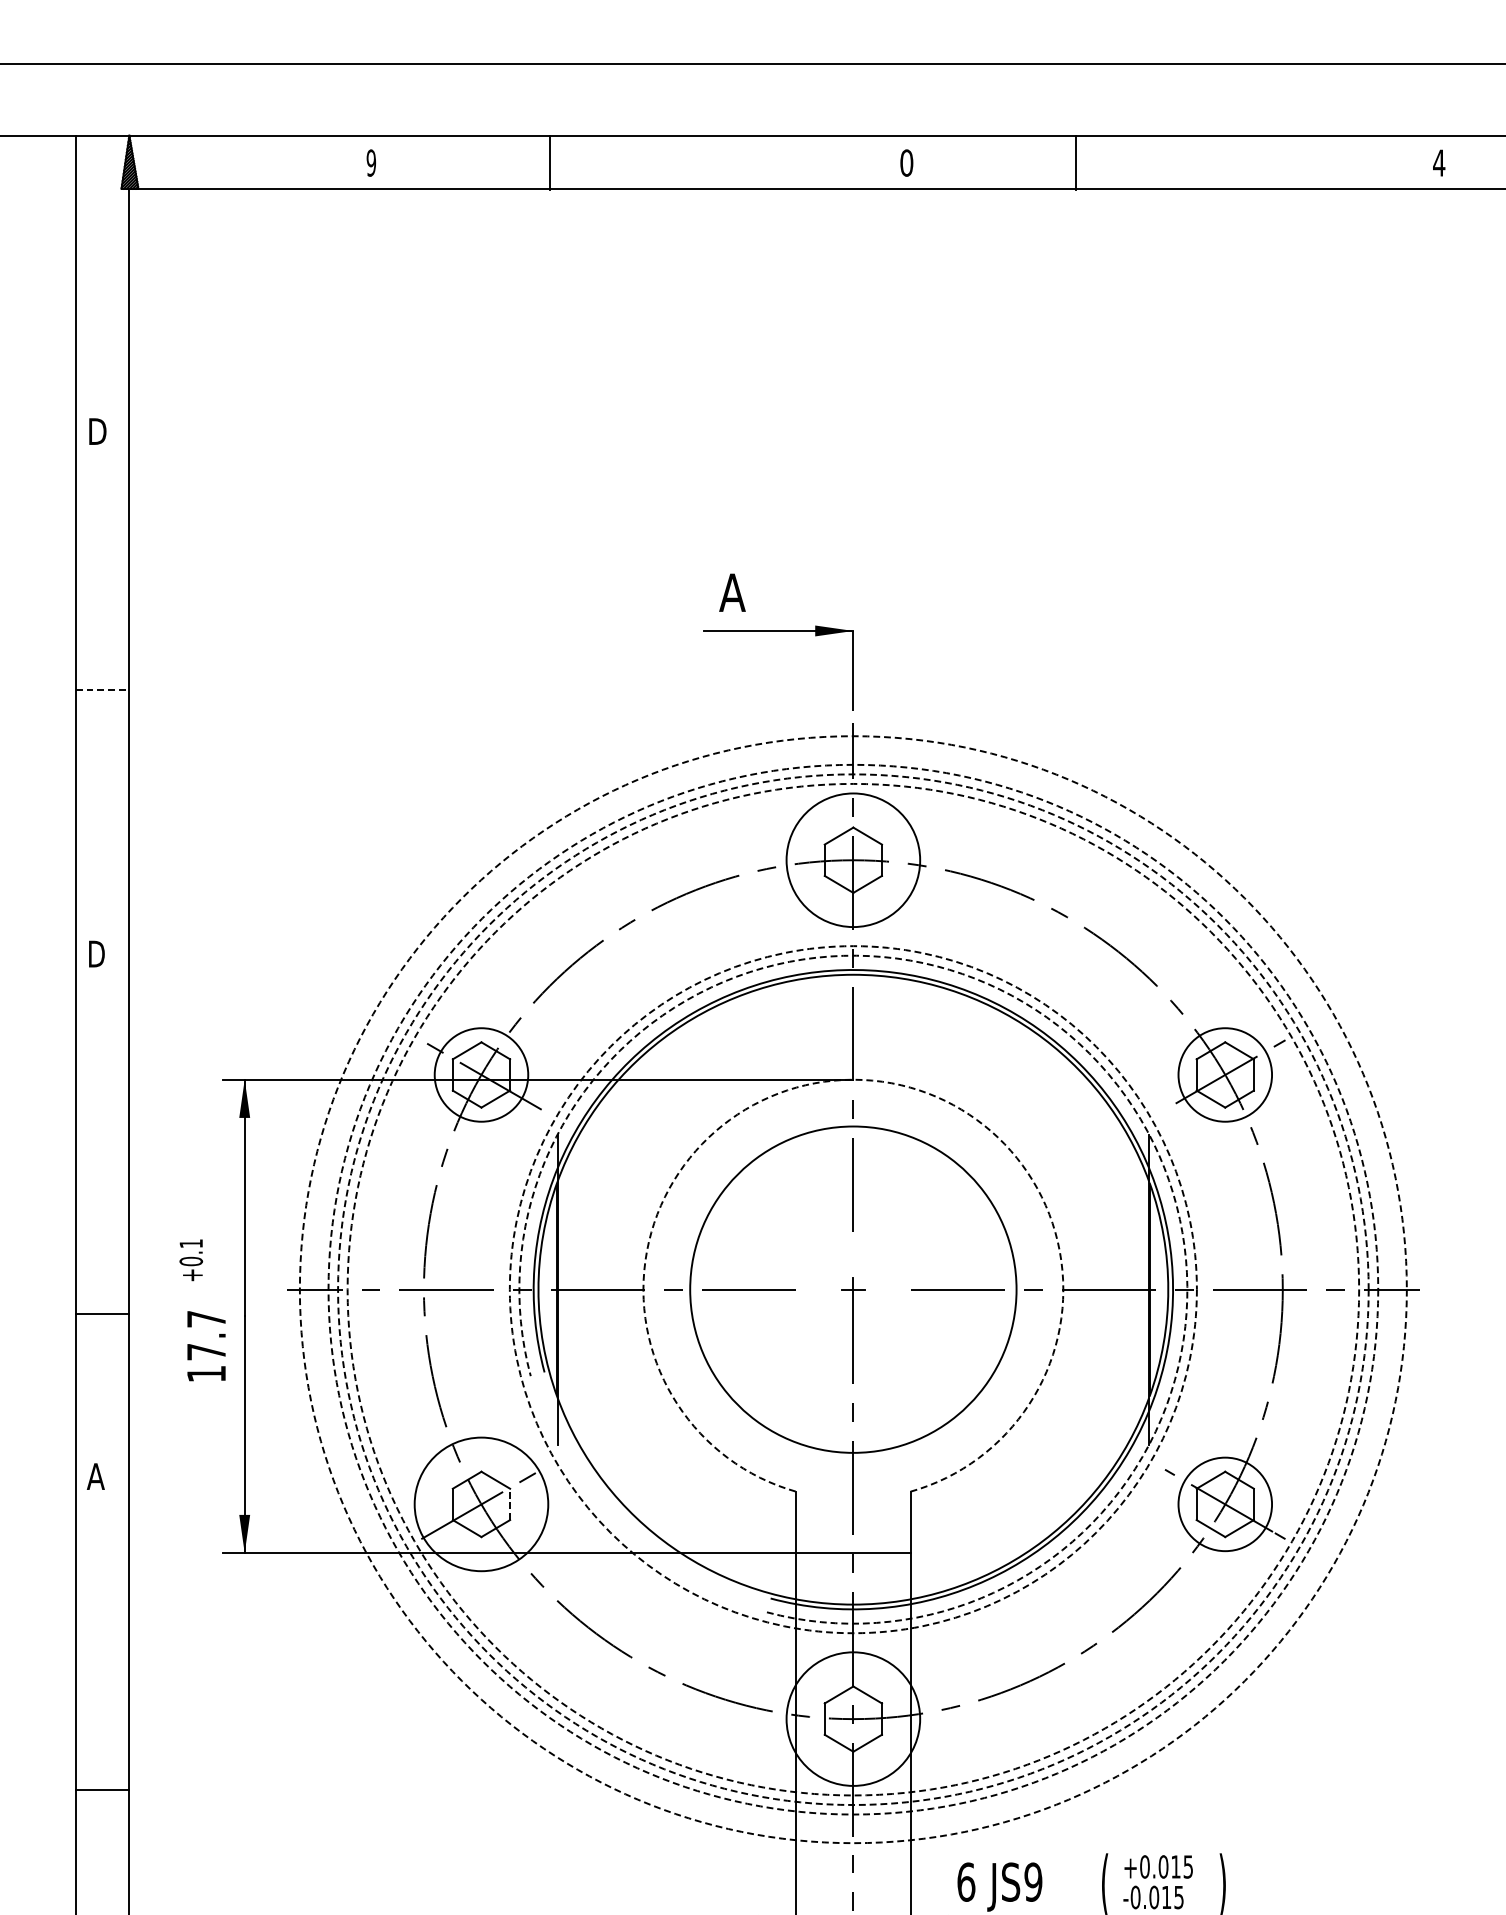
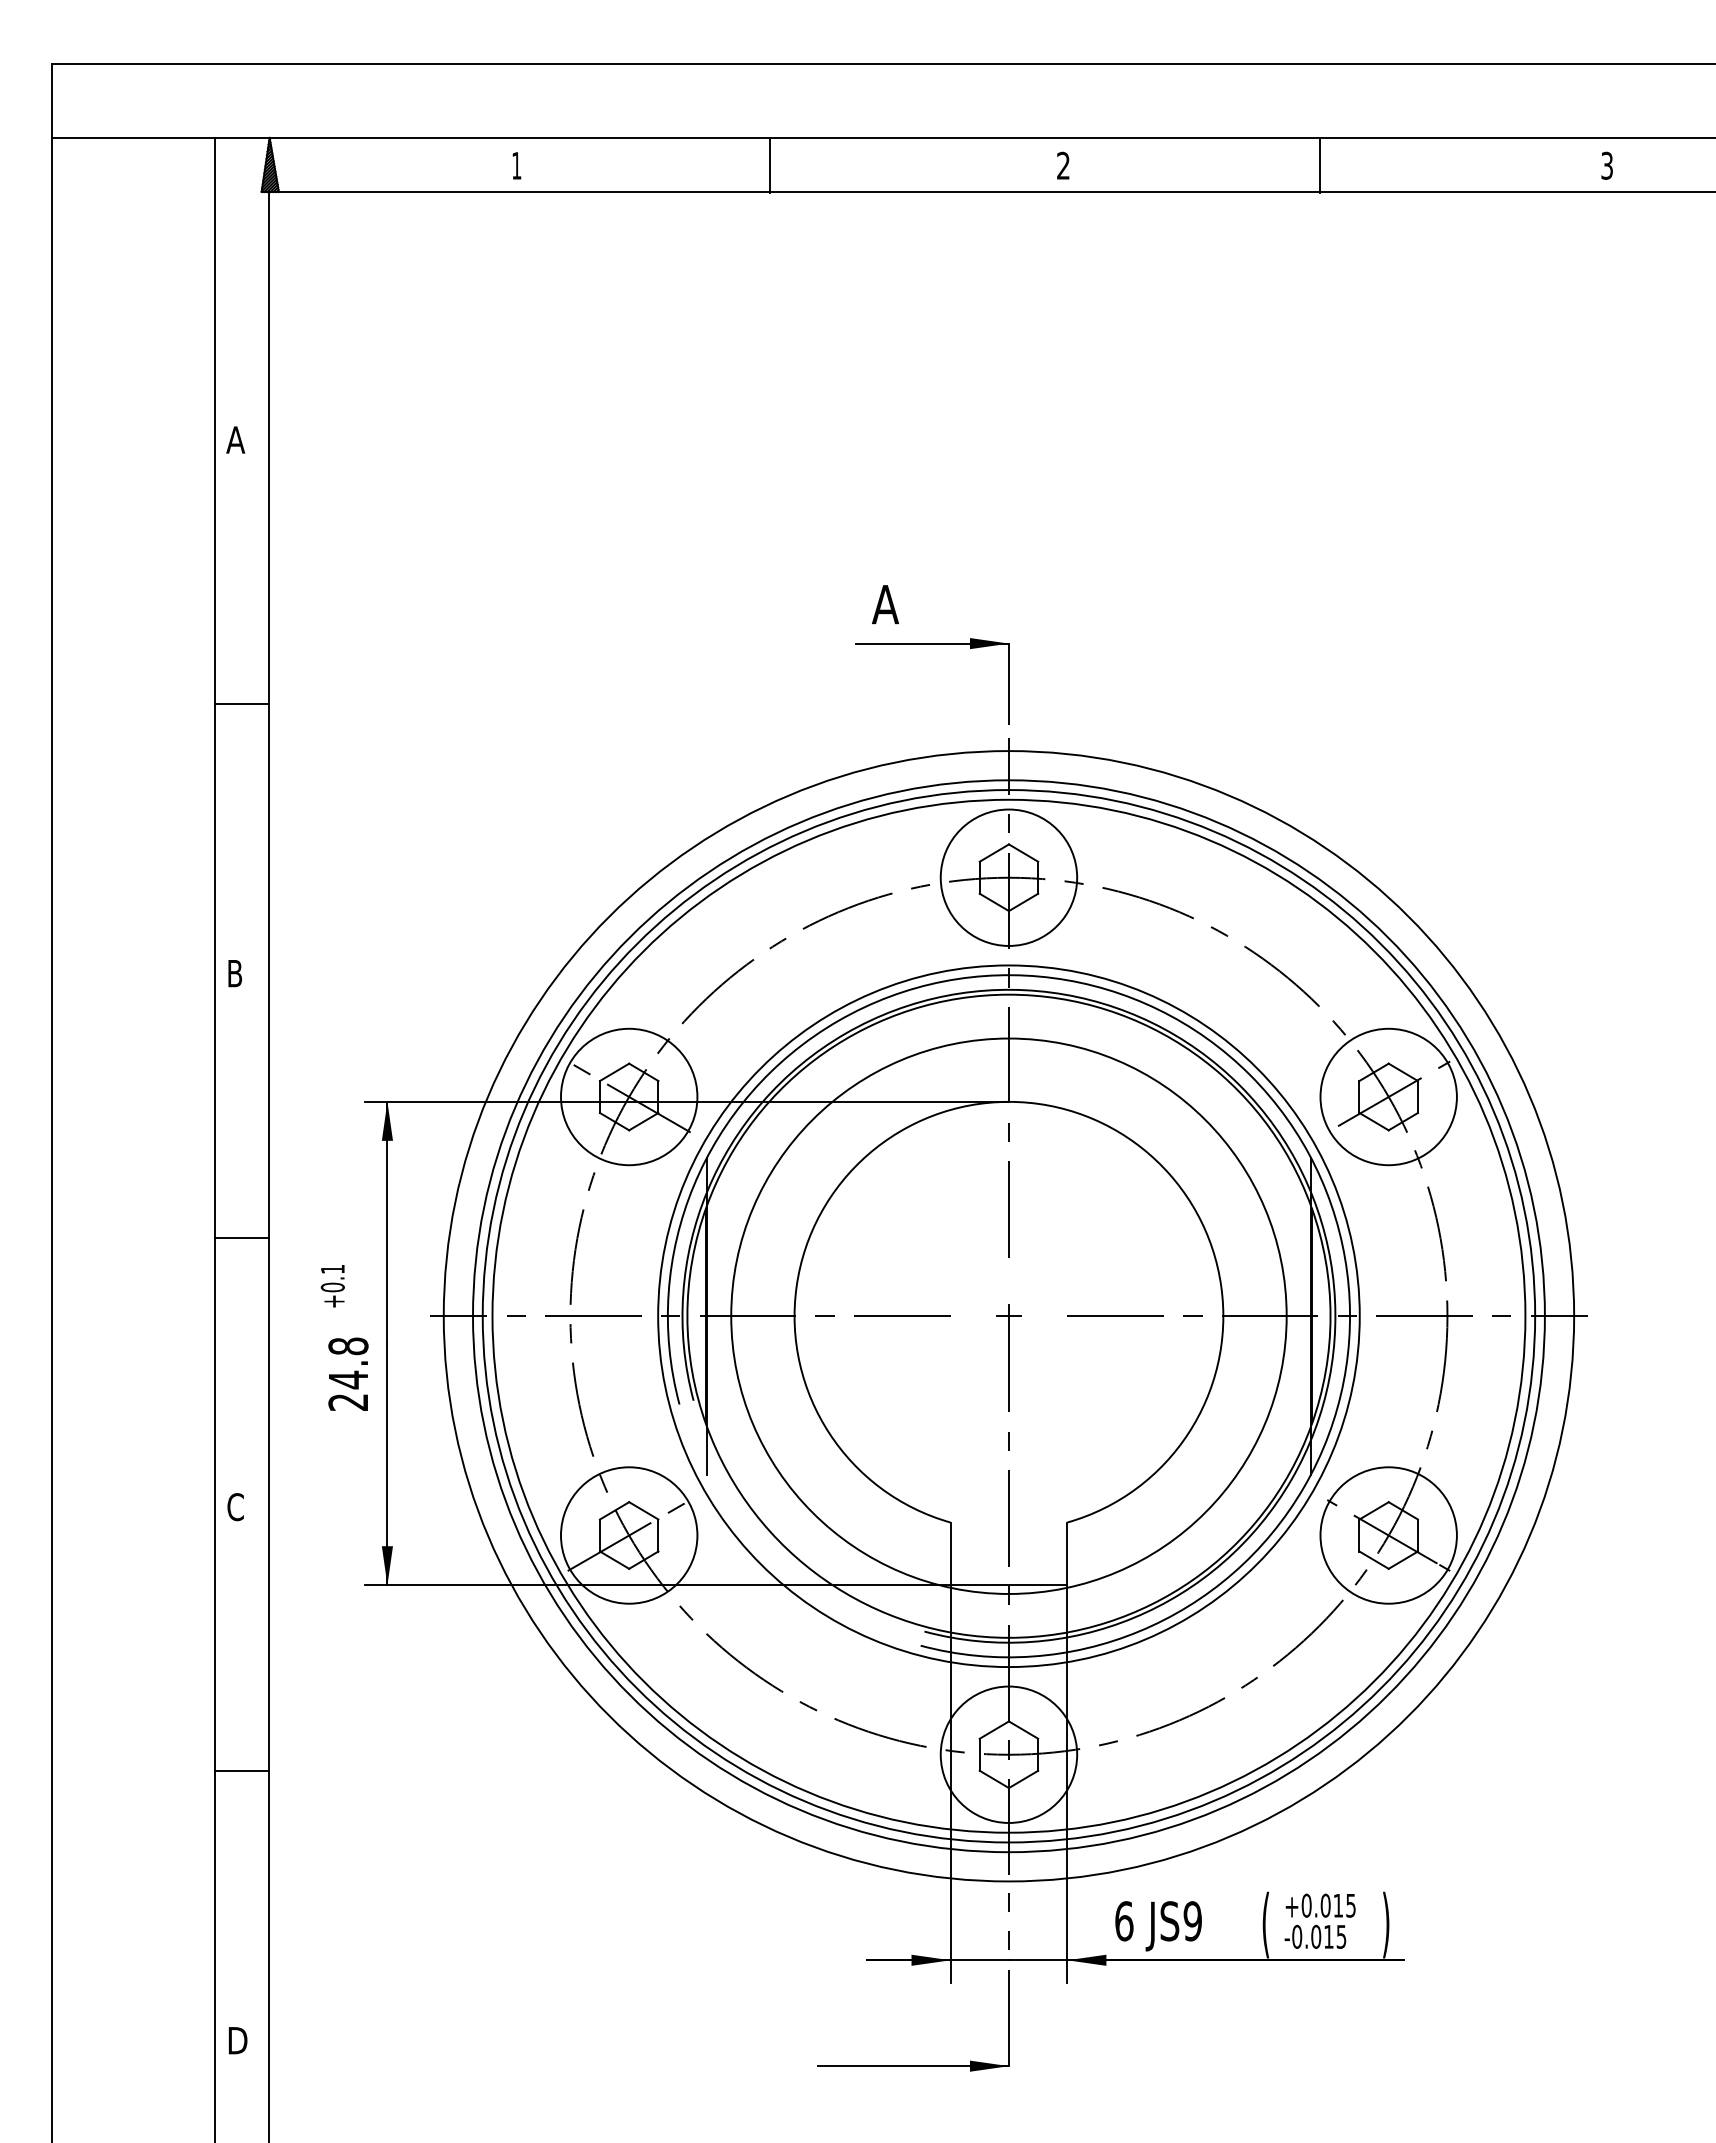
text: (371, 162) -> (516, 165), 9 -> 1
line: (550, 162) -> (769, 165), moved
text: (906, 162) -> (1063, 165), 0 -> 2
line: (1076, 162) -> (1319, 165), moved
text: (1438, 162) -> (1606, 165), 4 -> 3
text: (96, 431) -> (236, 439), D -> A
line: (102, 690) -> (242, 704), dashed -> solid
text: (97, 954) -> (237, 973), D -> B
arc: (1089, 1053) -> (1250, 1075), dashed -> solid
circle: (481, 1074) -> (629, 1096), size x1.43
circle: (1225, 1074) -> (1388, 1096), size x1.43
arc: (852, 1079) -> (1008, 1101), dashed -> solid
circle: (852, 1288) -> (1008, 1315), dashed -> solid
circle: (852, 1288) -> (1008, 1315), size x1.67
circle: (852, 1289) -> (1008, 1316), dashed -> solid
circle: (852, 1289) -> (1008, 1316), dashed -> solid
circle: (852, 1289) -> (1008, 1316), dashed -> solid
circle: (852, 1289) -> (1008, 1316), dashed -> solid
line: (102, 1313) -> (242, 1237), moved
text: (206, 1345) -> (348, 1373), 17.7 -> 24.8
text: (95, 1476) -> (235, 1507), A -> C
line: (510, 1504) -> (658, 1535), dashed -> solid
circle: (1225, 1504) -> (1388, 1535), size x1.43
line: (102, 1790) -> (242, 1771), moved

